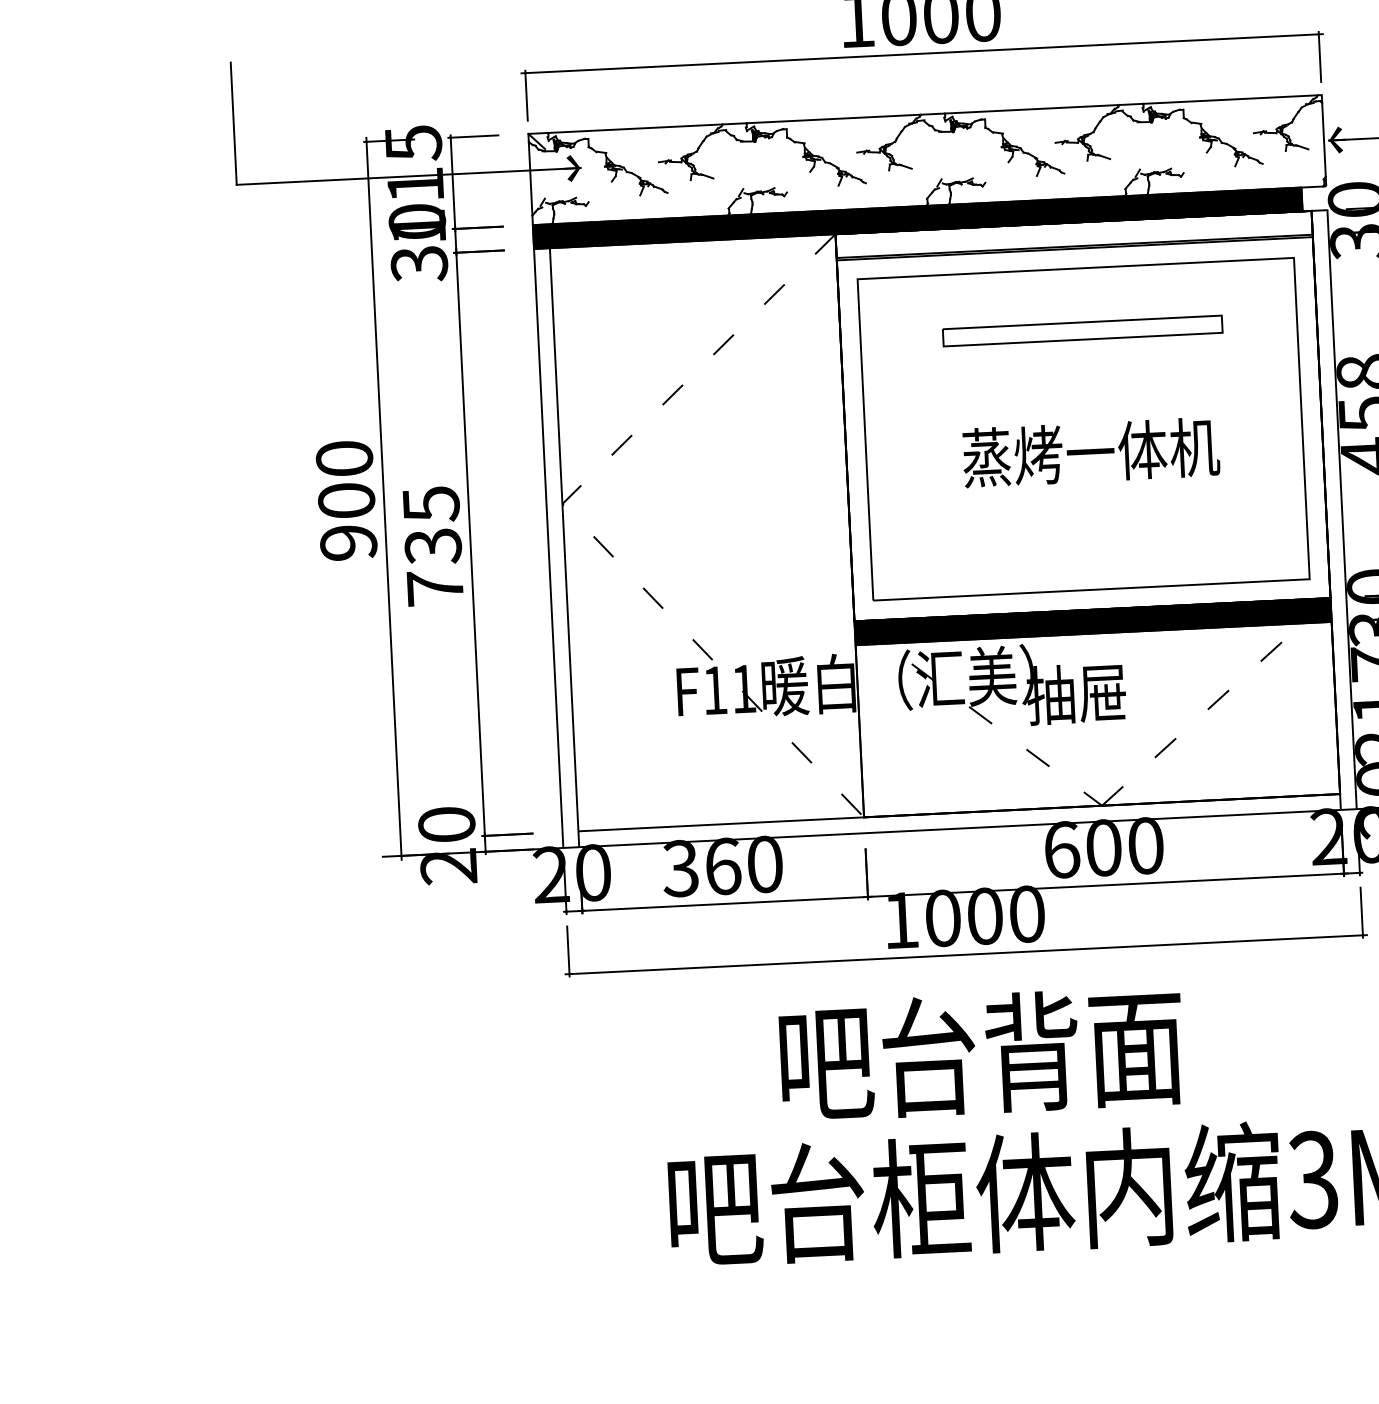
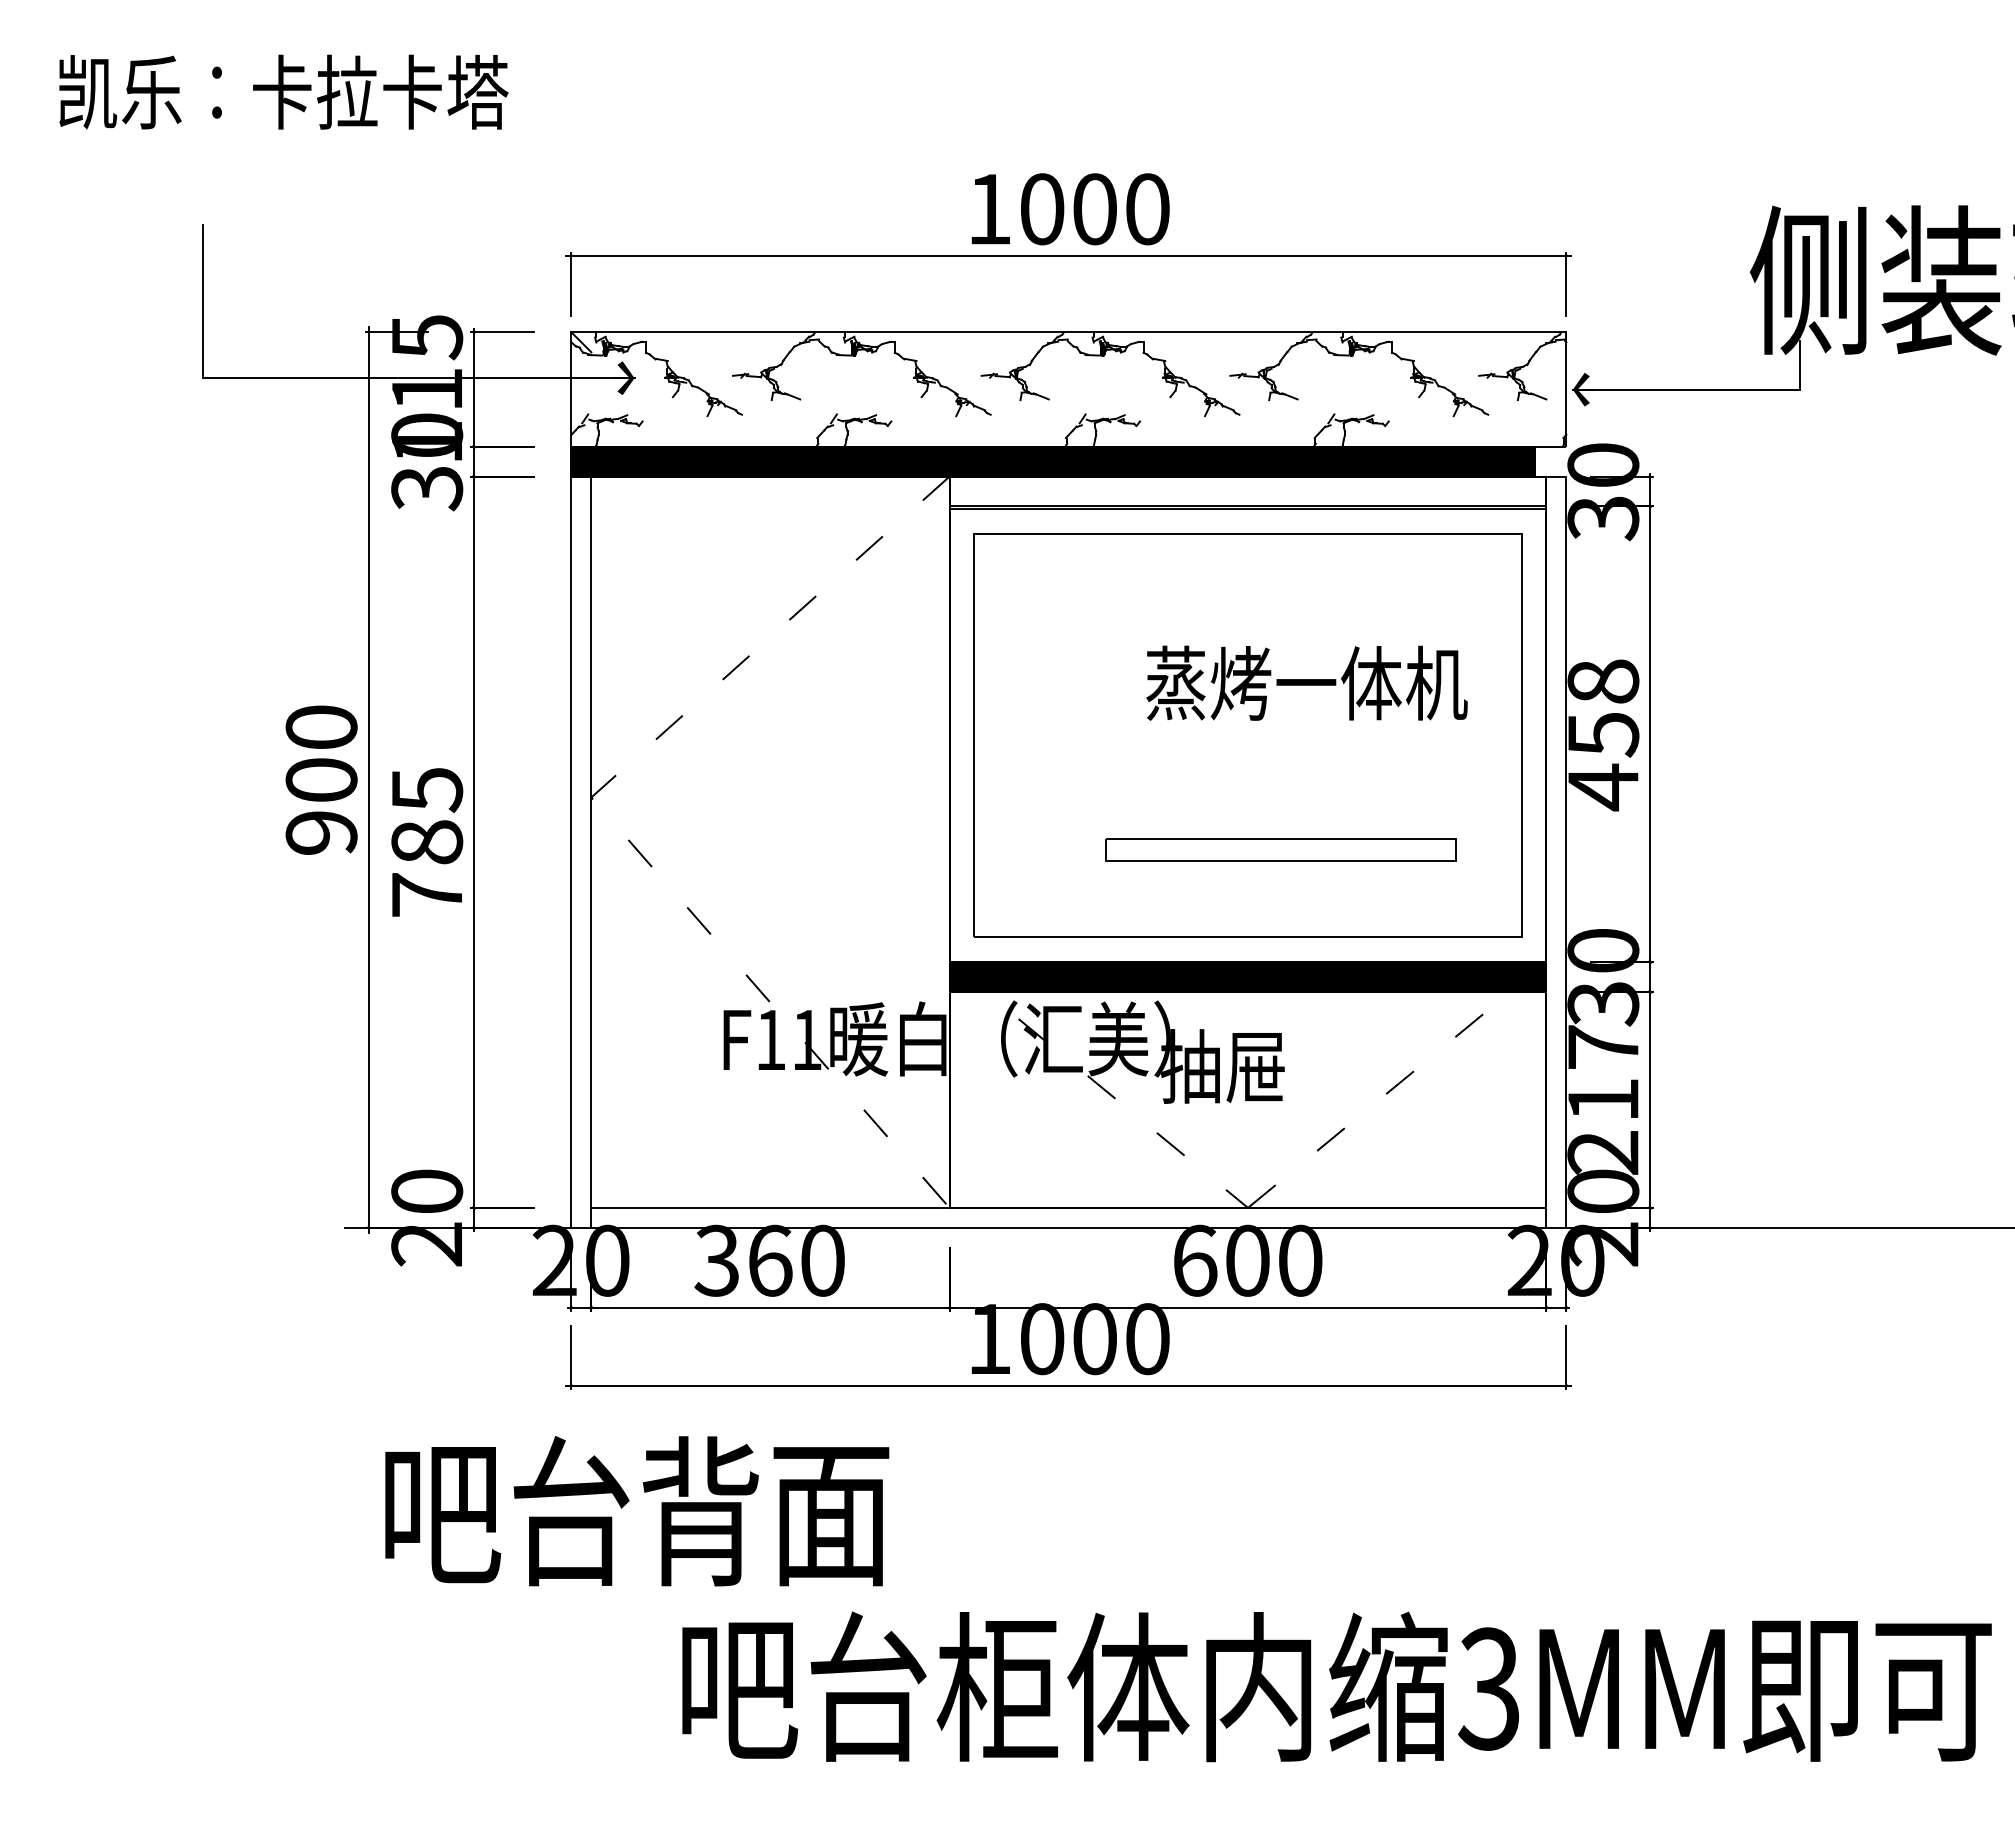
part: (1082, 330) -> (1280, 849), moved
text: (1090, 451) -> (1306, 682), moved
text: (433, 546) -> (427, 842), 735 -> 785
text: (981, 1054) -> (637, 1511), moved

